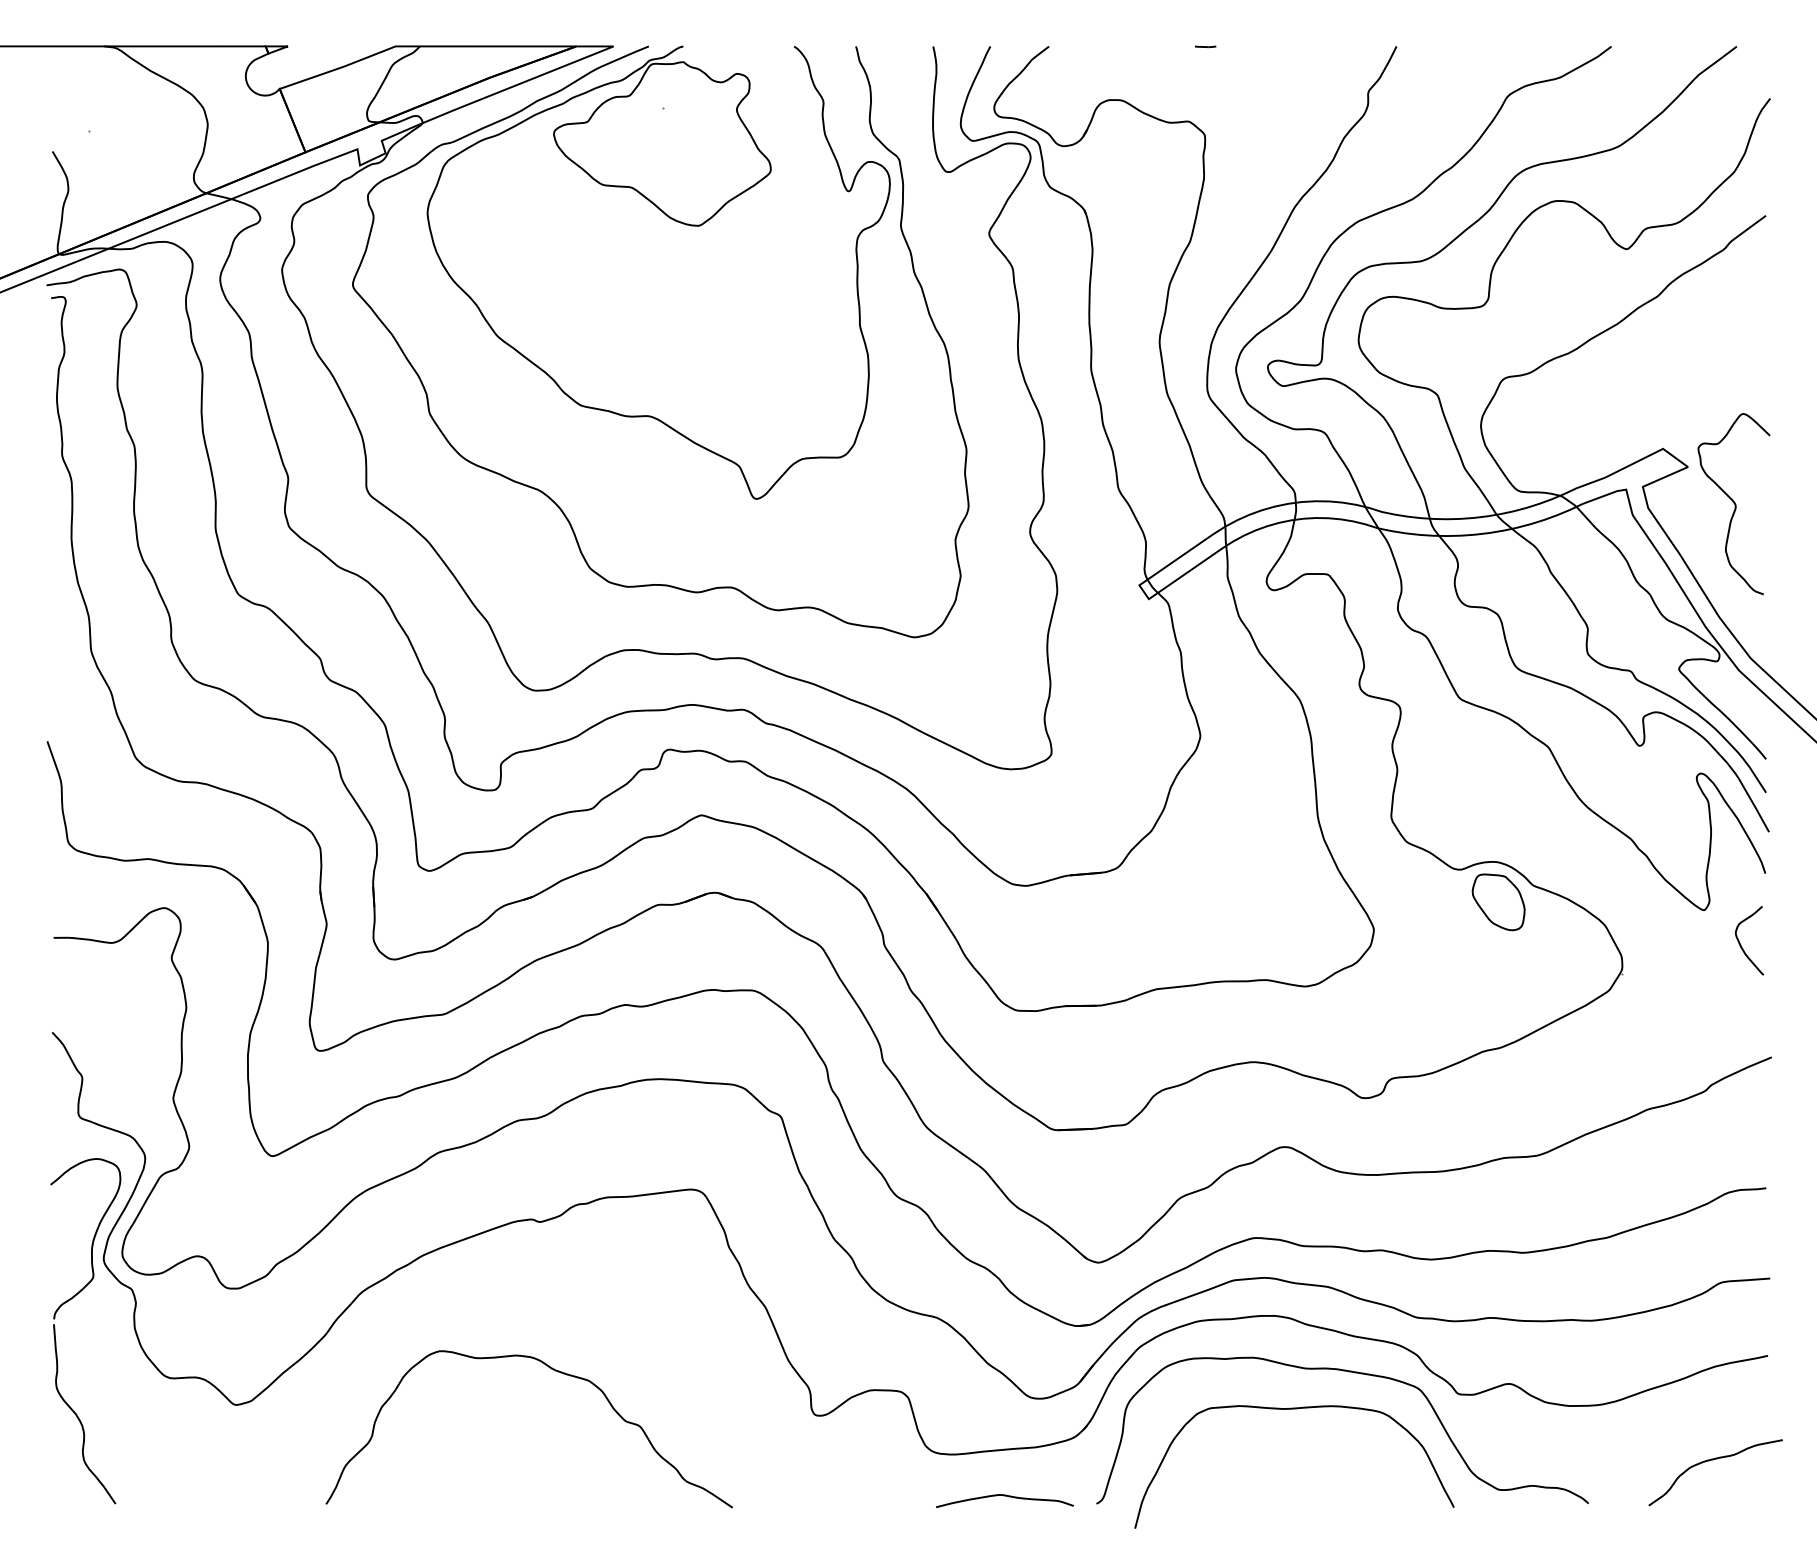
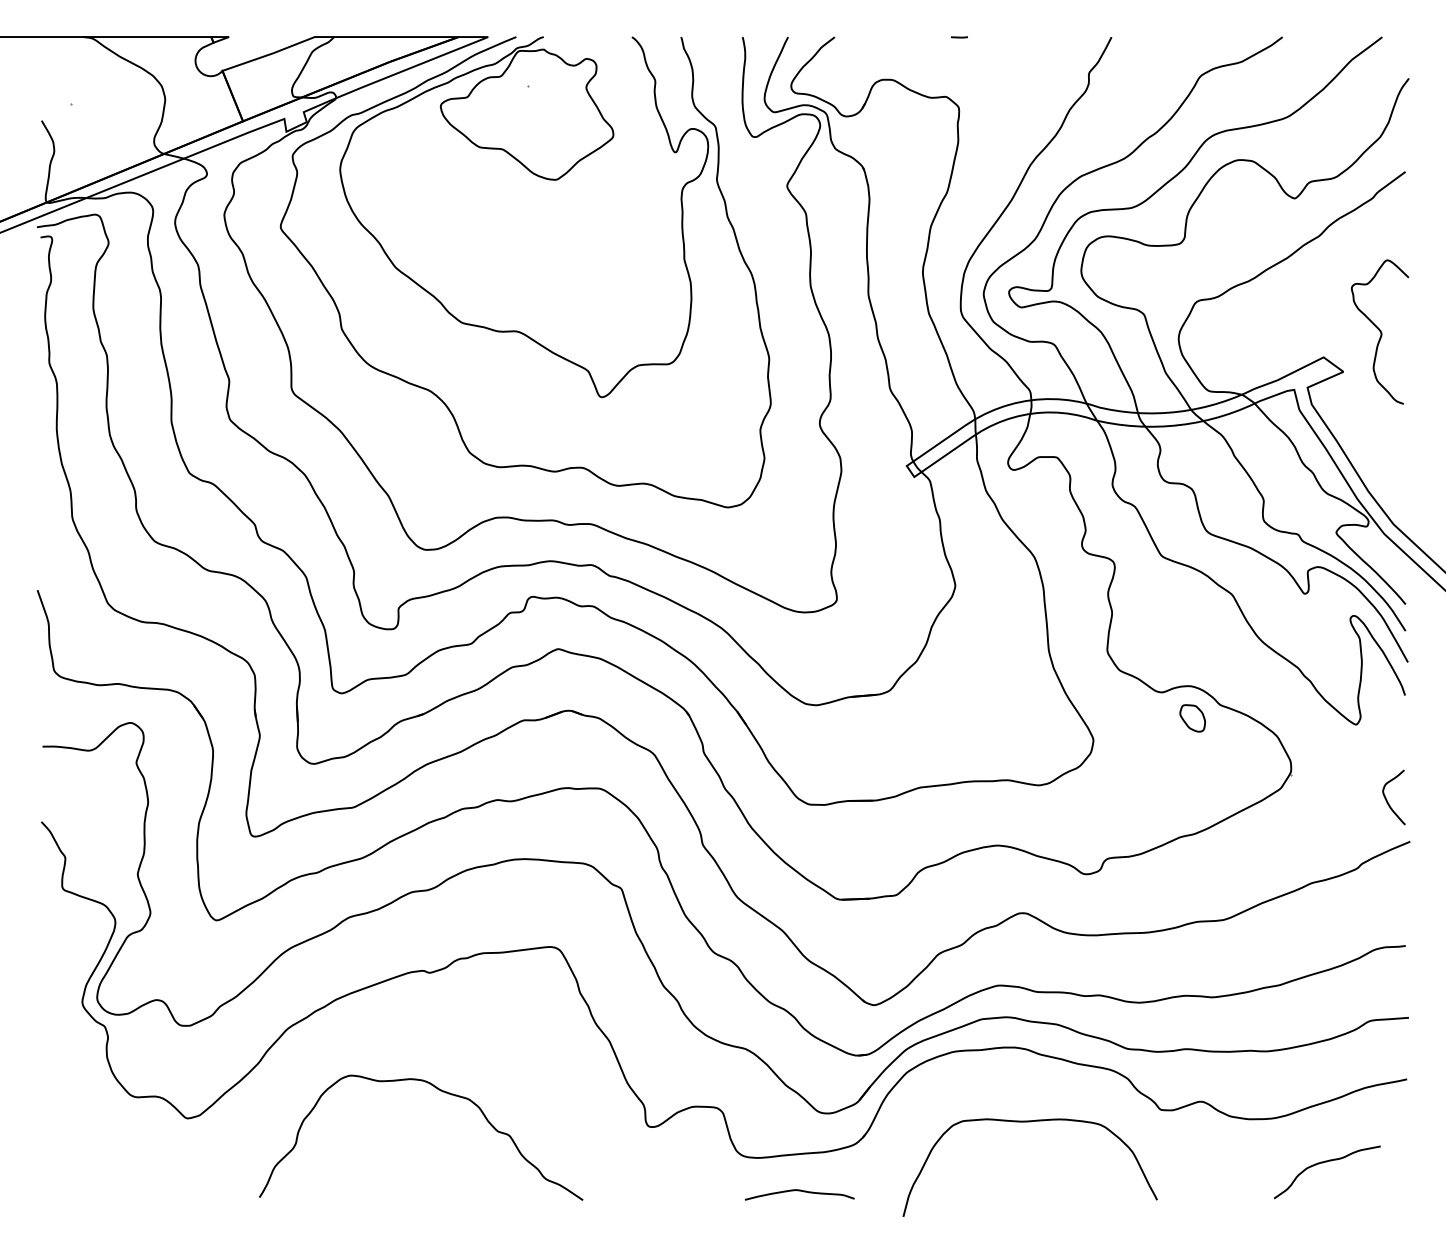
curve: (1733, 503) -> (1379, 331), moved
part: (1498, 902) -> (1192, 718), size x0.6
curve: (1740, 942) -> (1386, 798), moved
part: (55, 1331) -> (44, 1059), removed
curve: (1354, 1373) -> (1078, 1093), removed
curve: (1713, 1460) -> (1325, 1162), moved

